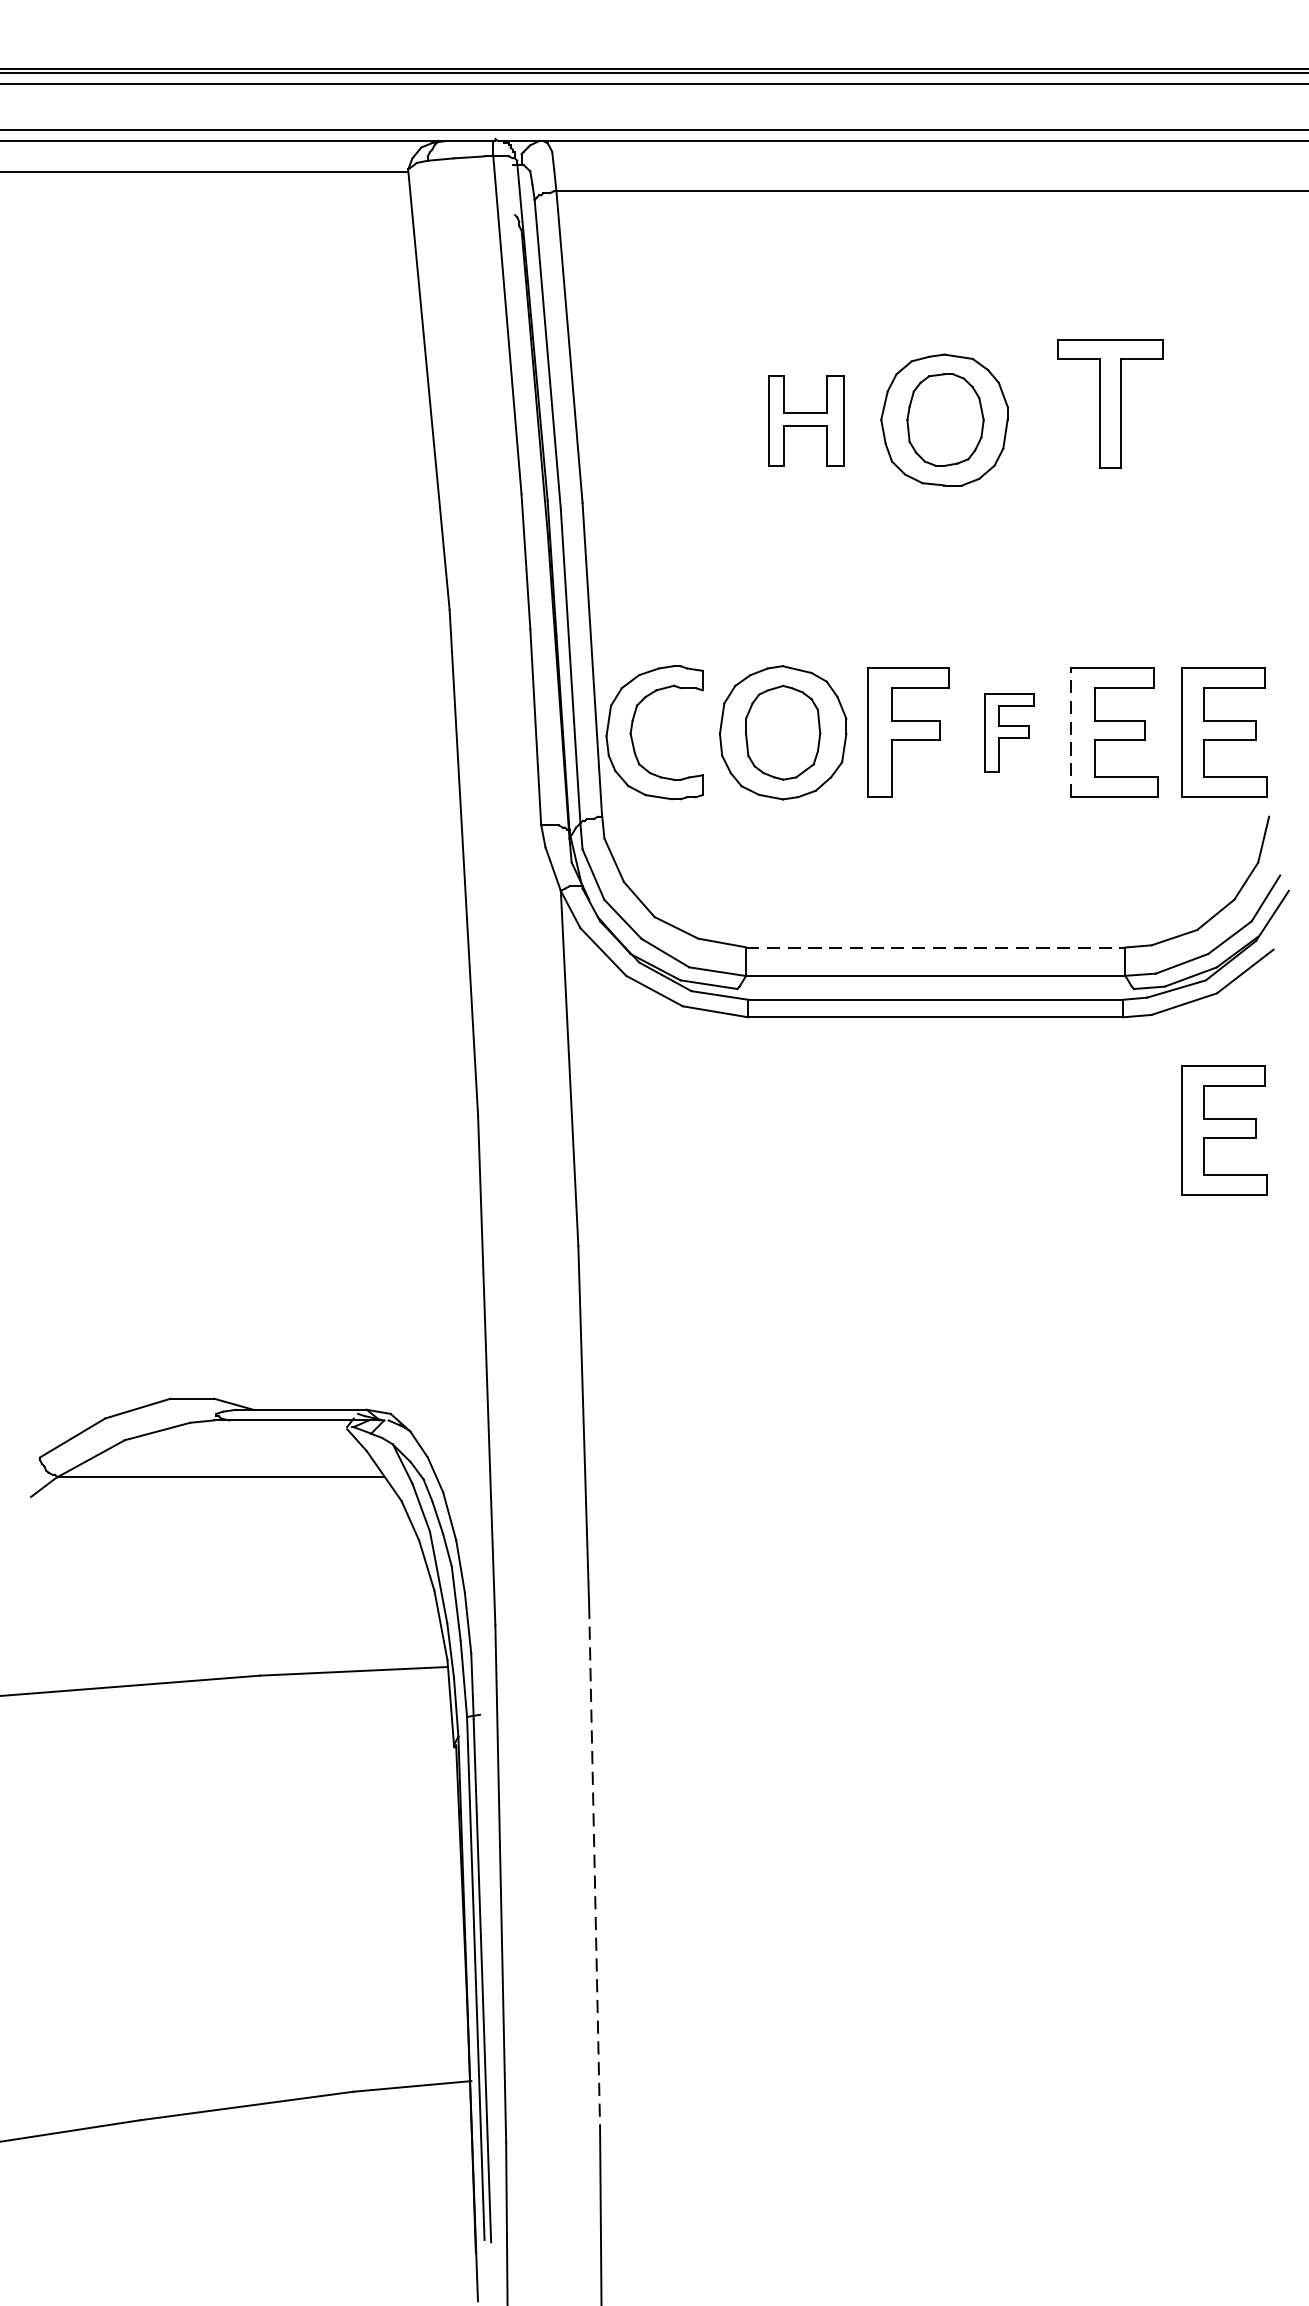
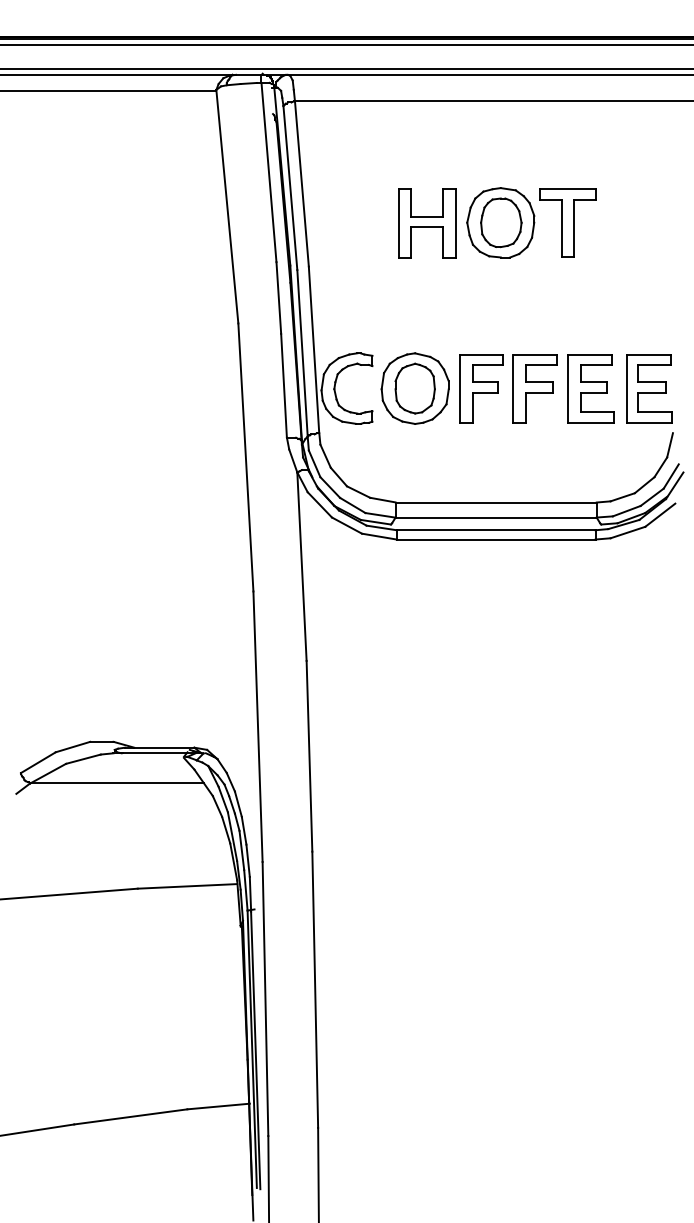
part: (1109, 402) -> (567, 222), moved
part: (806, 421) -> (427, 223), size x1.43
part: (1008, 732) -> (534, 388), size x1.67
line: (1070, 732) -> (567, 388), dashed -> solid
line: (936, 947) -> (496, 502), dashed -> solid
part: (1224, 1130) -> (649, 599), removed
line: (595, 1867) -> (315, 990), dashed -> solid

